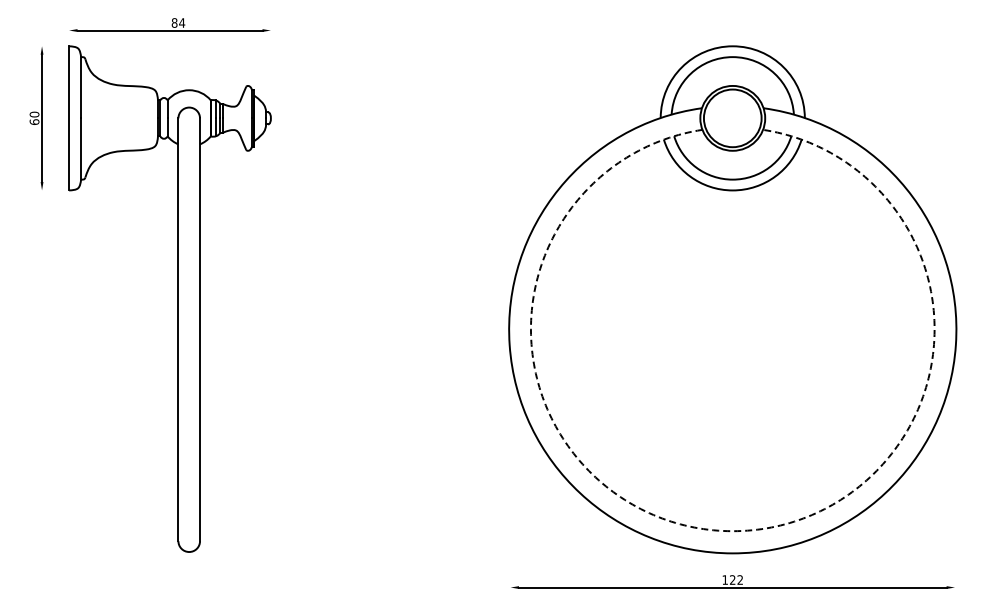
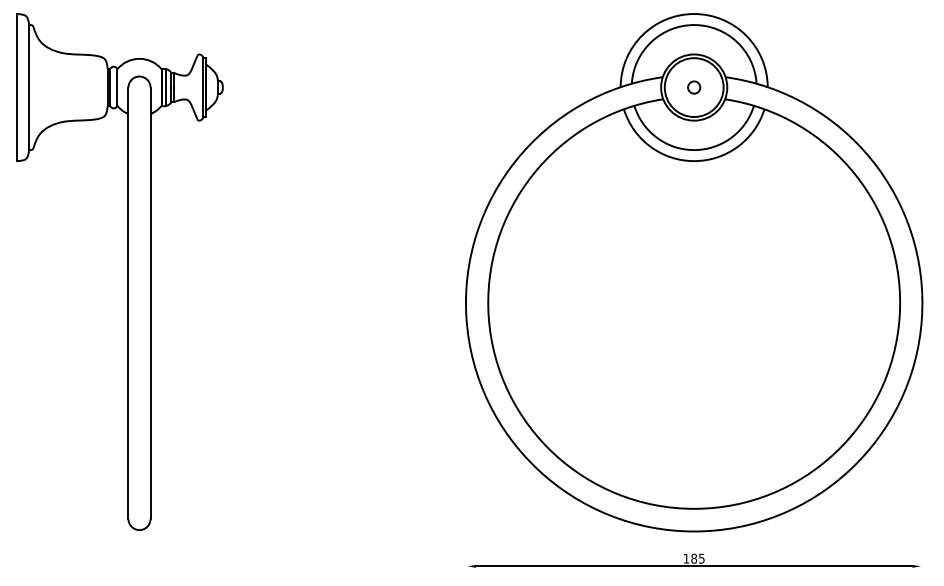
circle: (732, 118) -> (693, 87), added
arc: (732, 531) -> (693, 509), dashed -> solid
text: (735, 579) -> (696, 558), 122 -> 185

